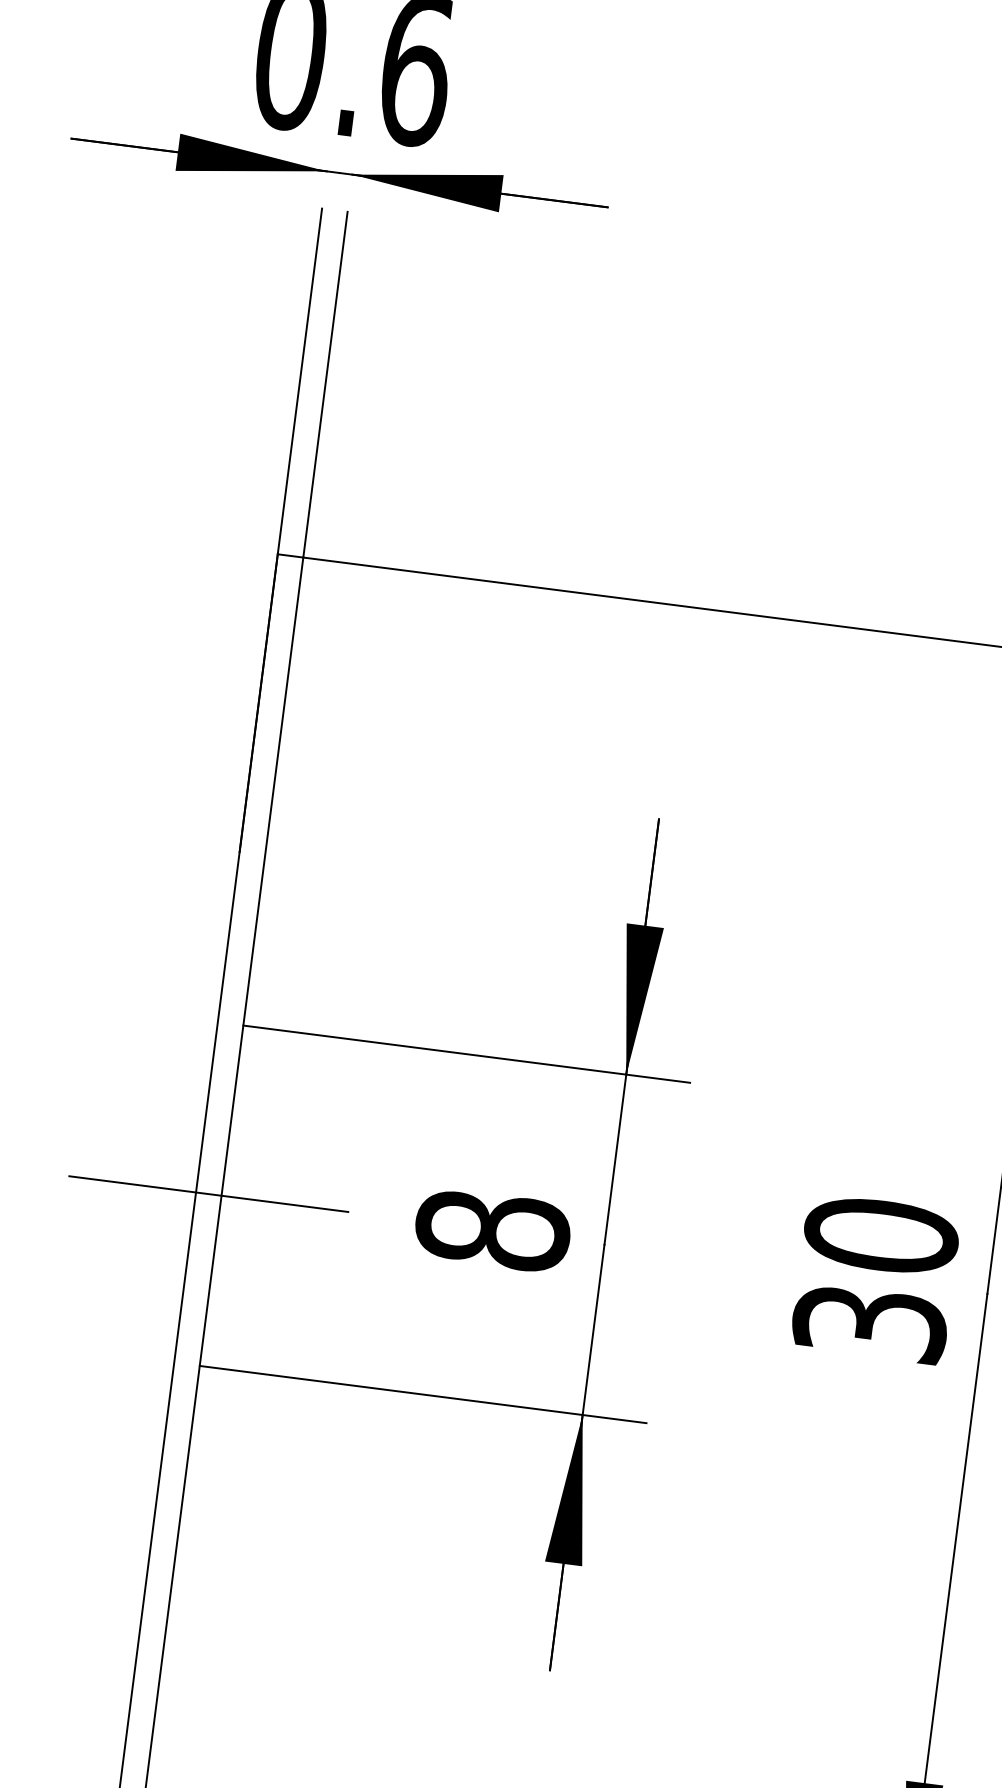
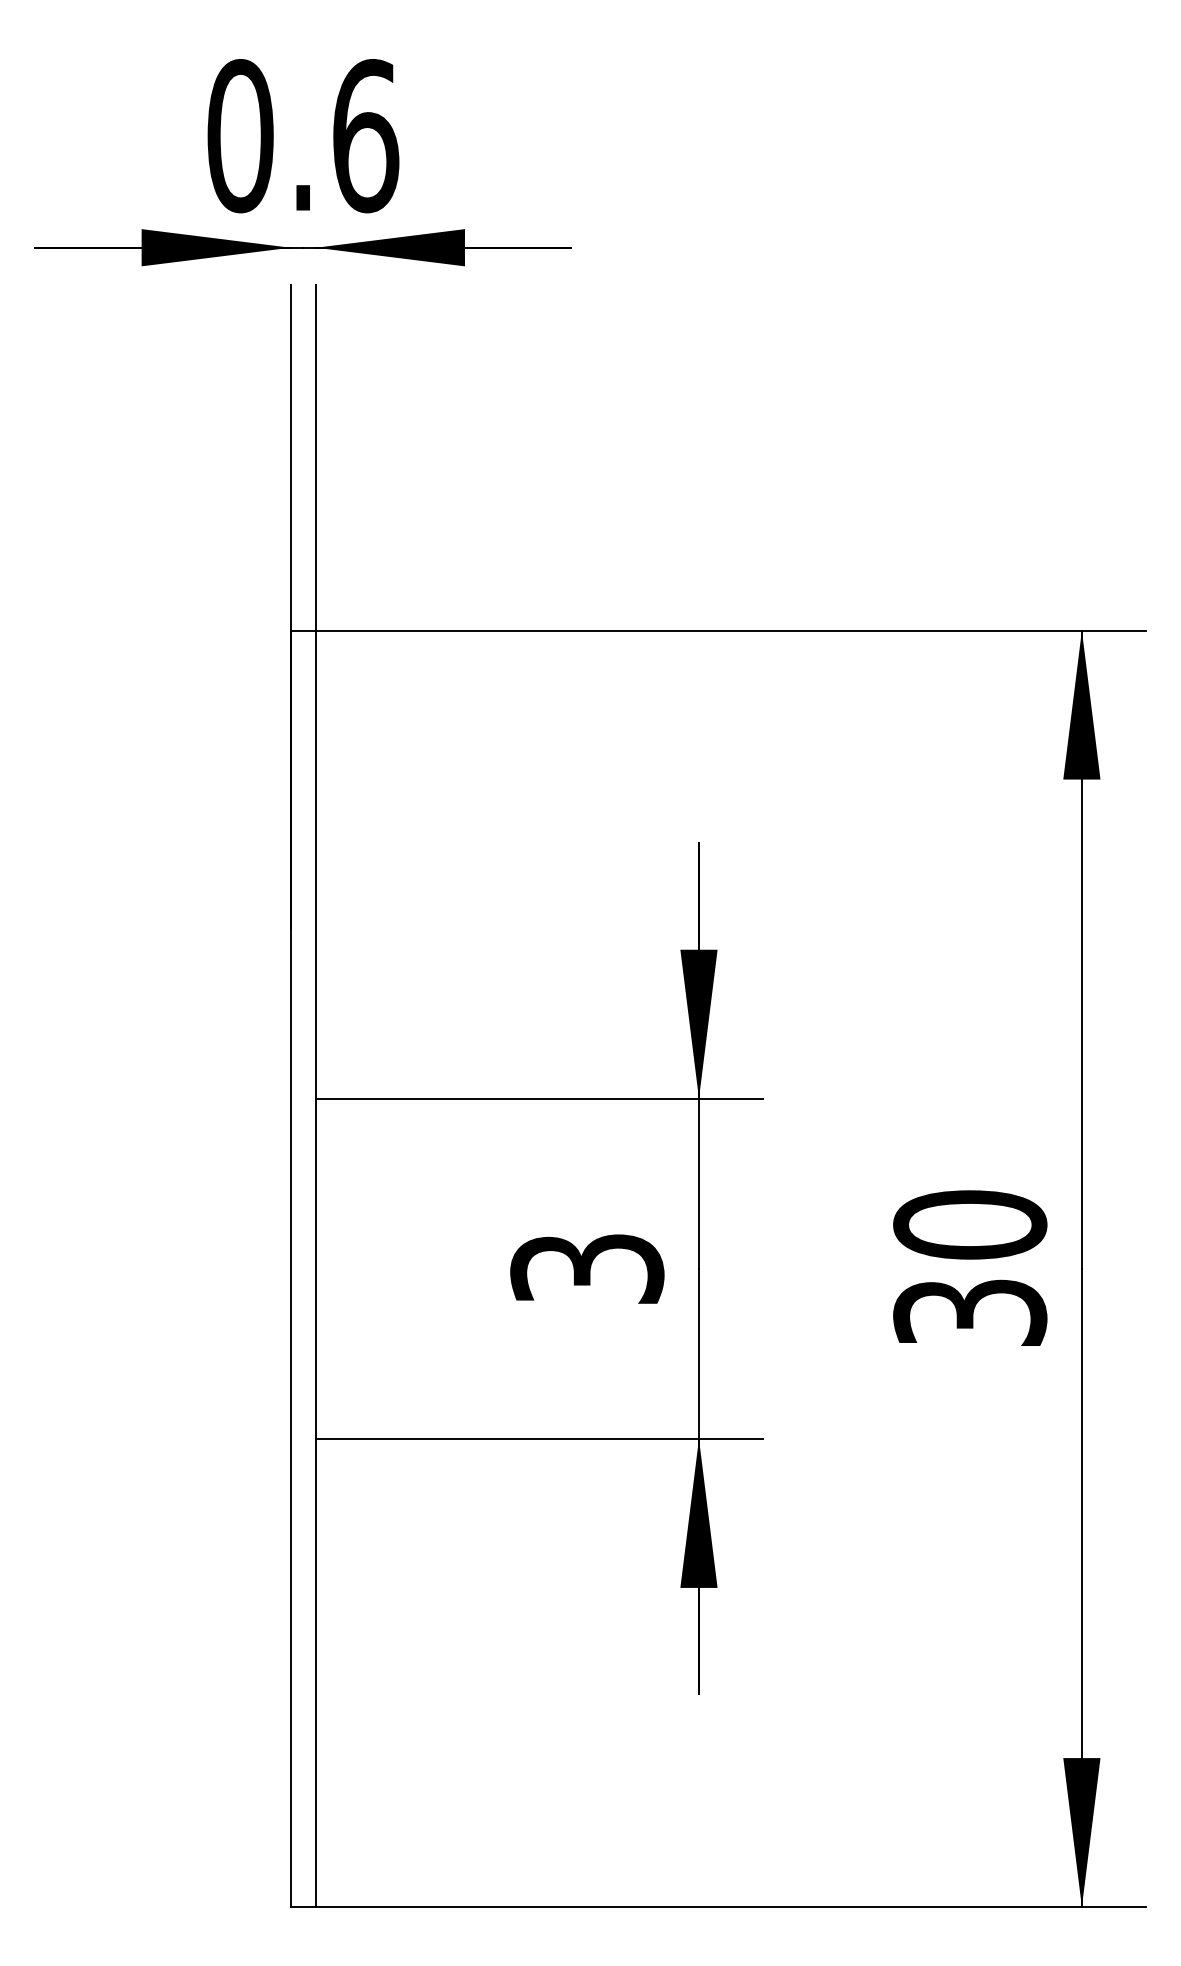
line: (208, 1193) -> (302, 1268), removed
text: (493, 1230) -> (587, 1268), 8 -> 3

